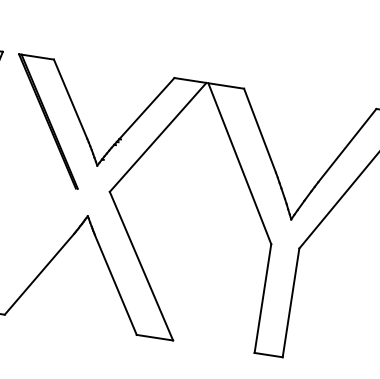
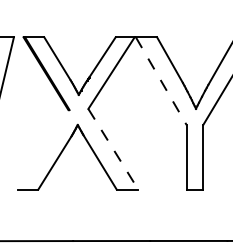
line: (240, 164) -> (161, 81), solid -> dashed
line: (141, 266) -> (113, 149), solid -> dashed

